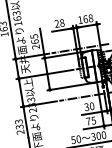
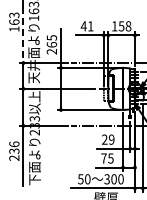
text: (85, 19) -> (121, 26), 168 -> 158
text: (59, 23) -> (86, 26), 28 -> 41
line: (12, 38) -> (23, 35), solid -> dashed
text: (89, 106) -> (108, 139), 30 -> 29
text: (18, 121) -> (14, 144), 233 -> 236

